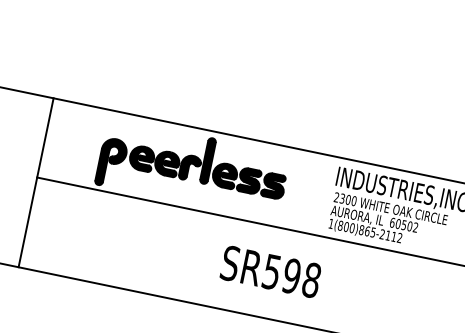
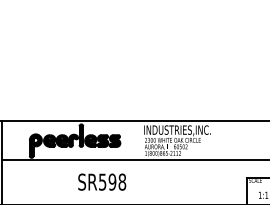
text: (271, 270) -> (102, 181), moved

